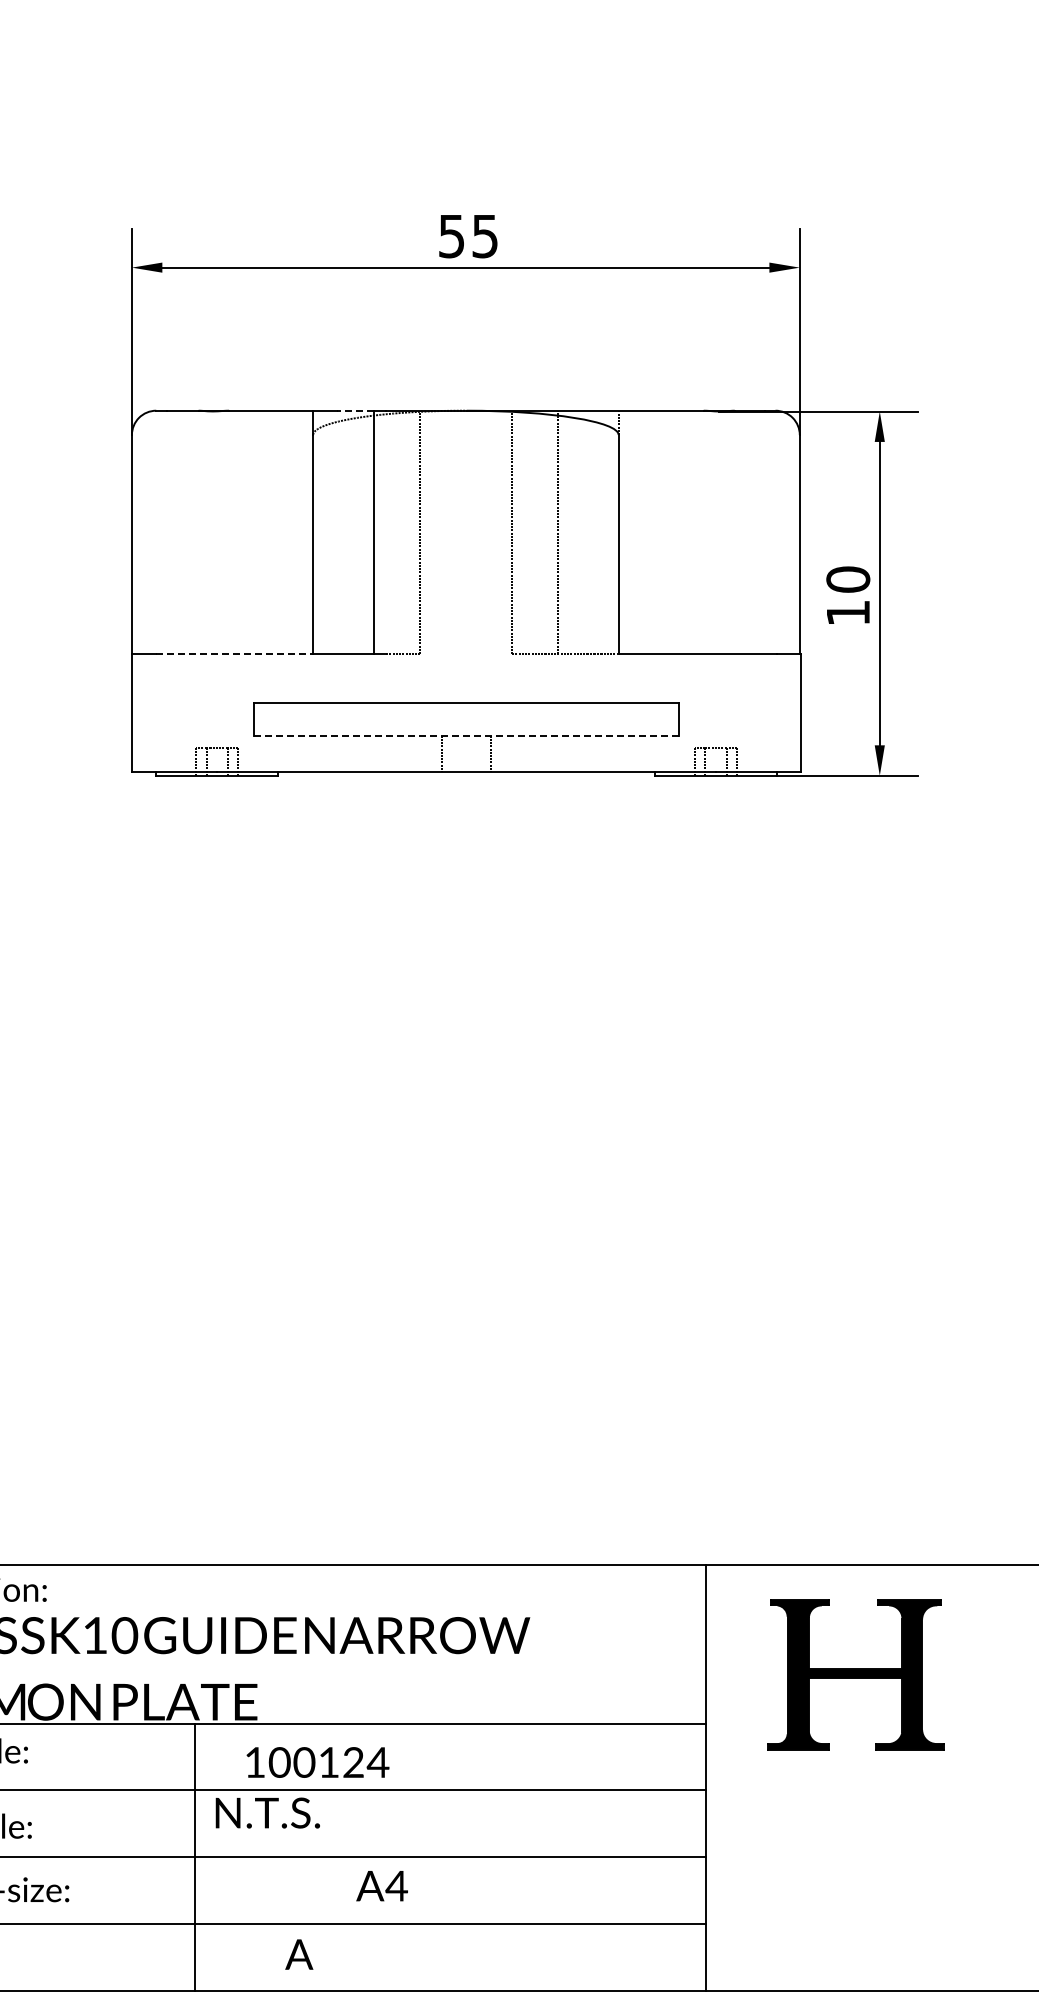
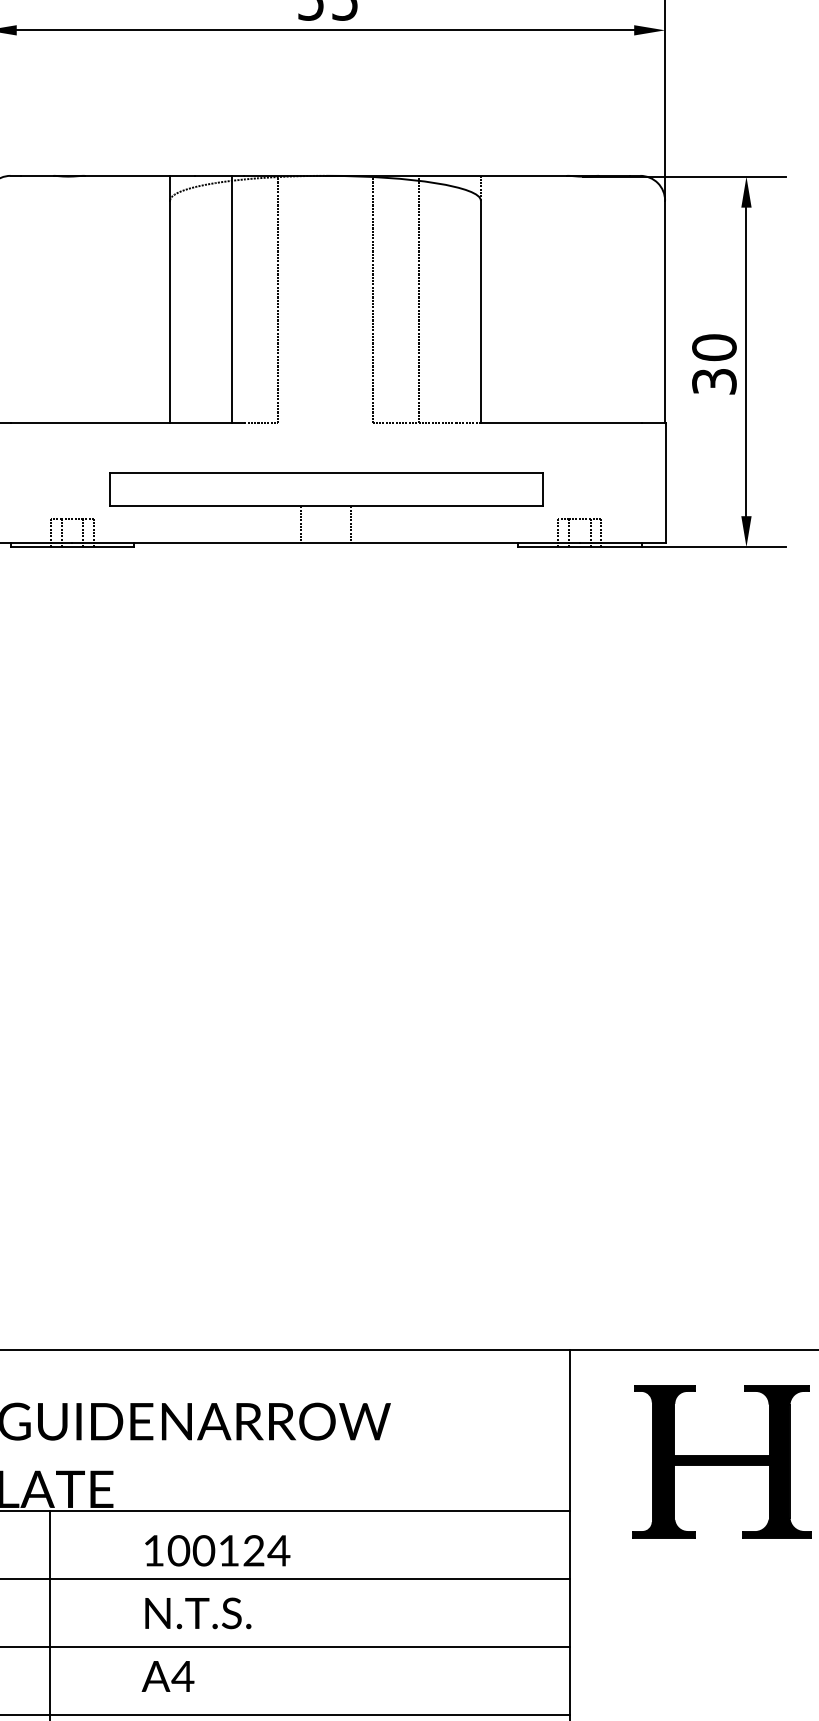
line: (355, 410) -> (213, 175), dashed -> solid
text: (848, 612) -> (714, 381), 10 -> 30
line: (235, 654) -> (91, 423), dashed -> solid
line: (466, 735) -> (326, 506), dashed -> solid
text: (317, 1762) -> (217, 1550), moved
text: (267, 1812) -> (197, 1612), moved
text: (381, 1886) -> (167, 1676), moved

